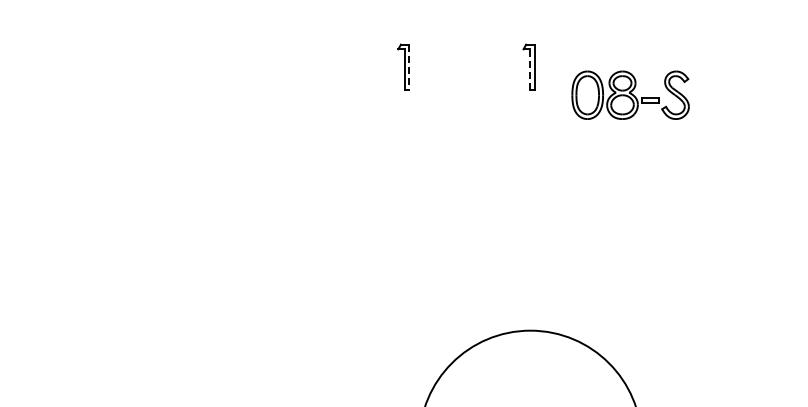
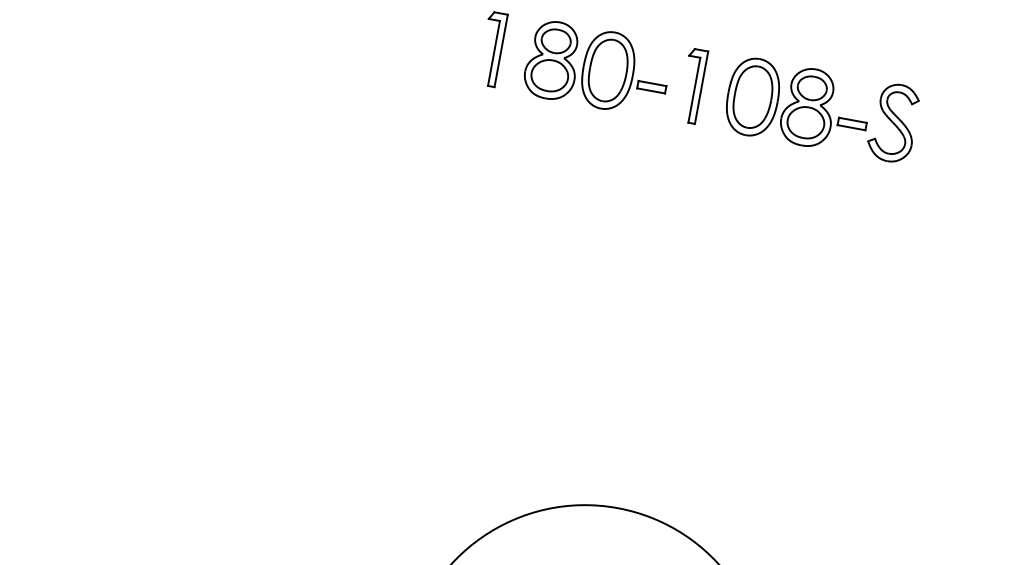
part: (469, 66) -> (597, 67), added
line: (409, 67) -> (501, 51), dashed -> solid
line: (530, 69) -> (694, 90), dashed -> solid
part: (630, 94) -> (821, 108), moved

